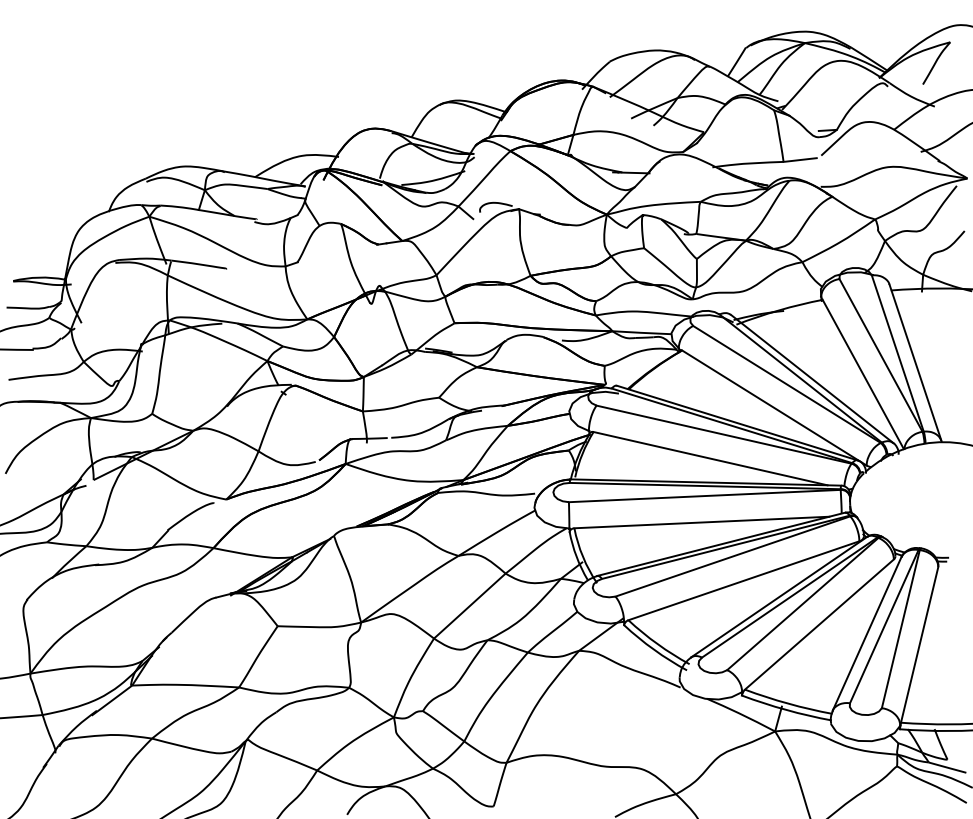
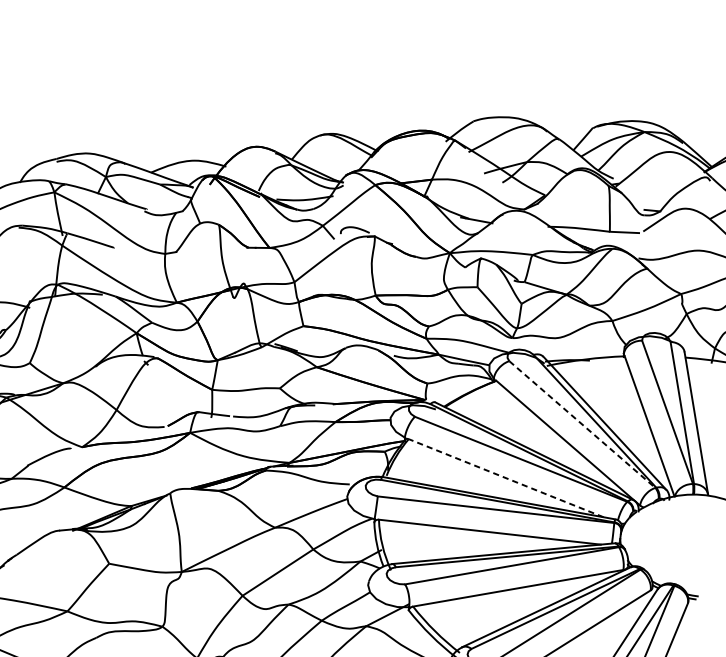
line: (787, 384) -> (582, 424), solid -> dashed
line: (710, 458) -> (506, 478), solid -> dashed

